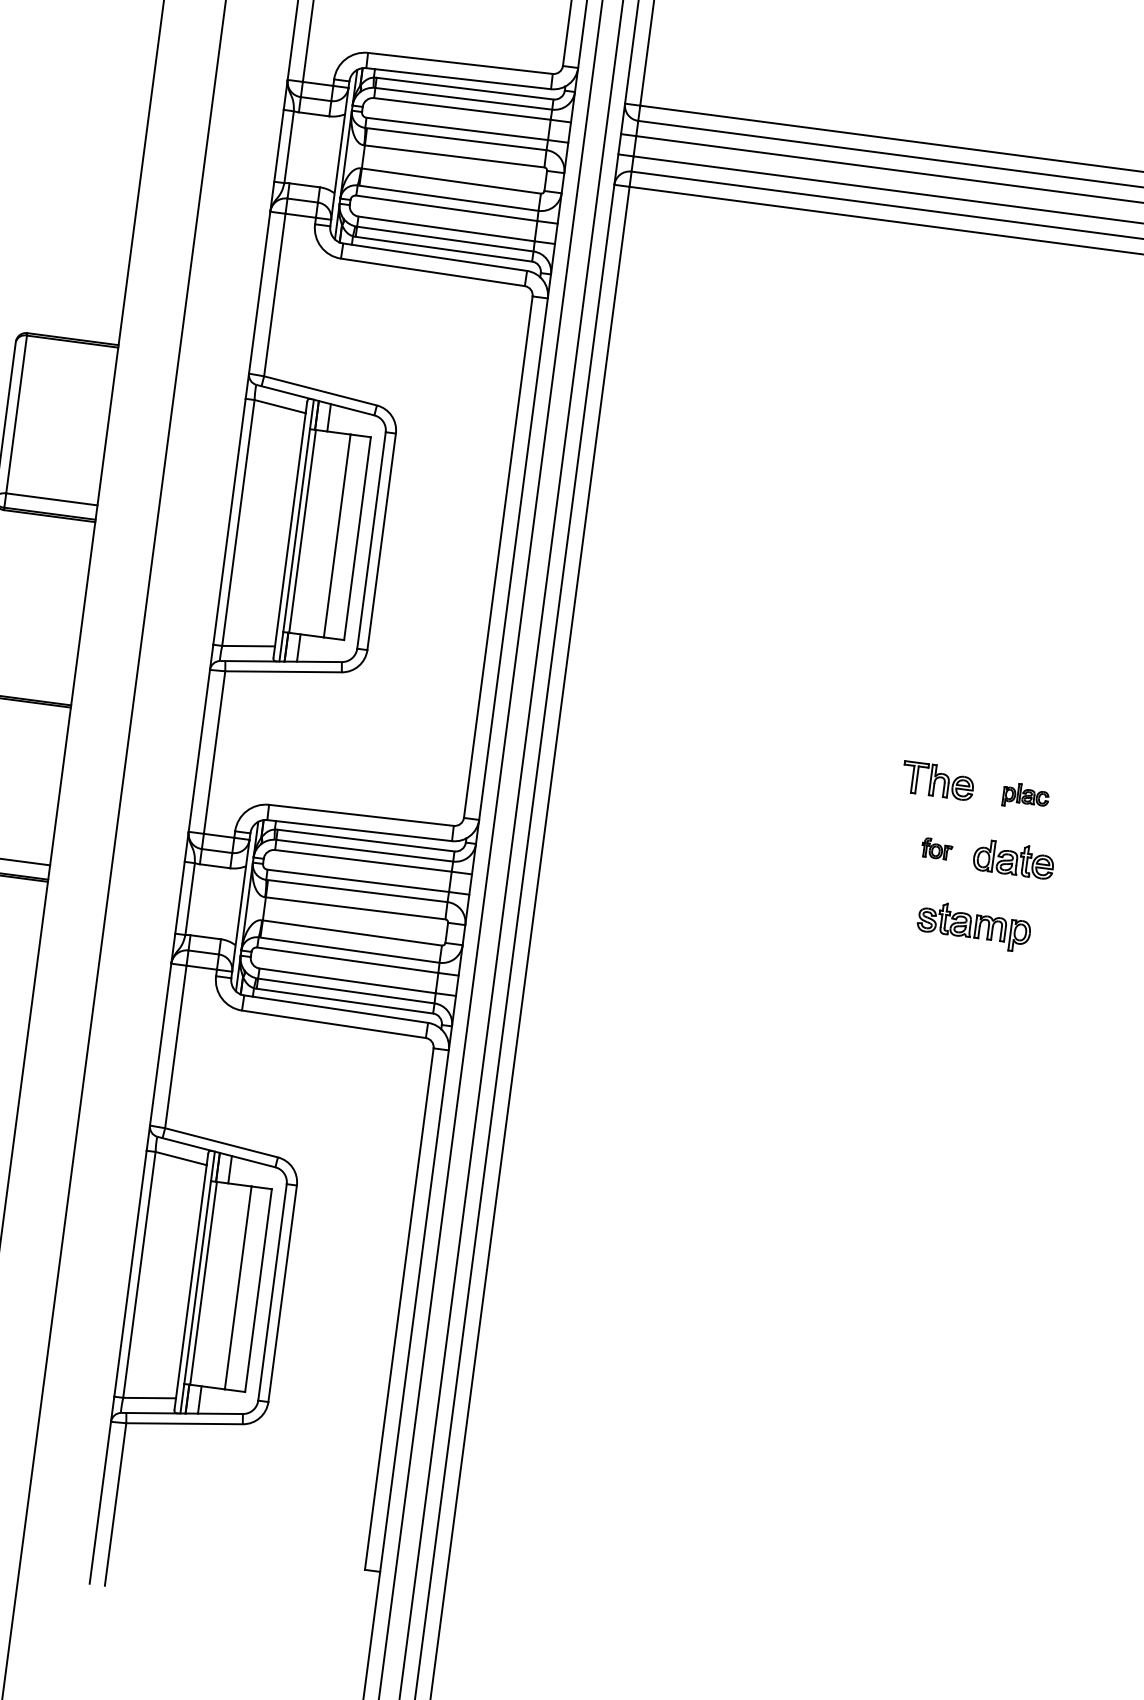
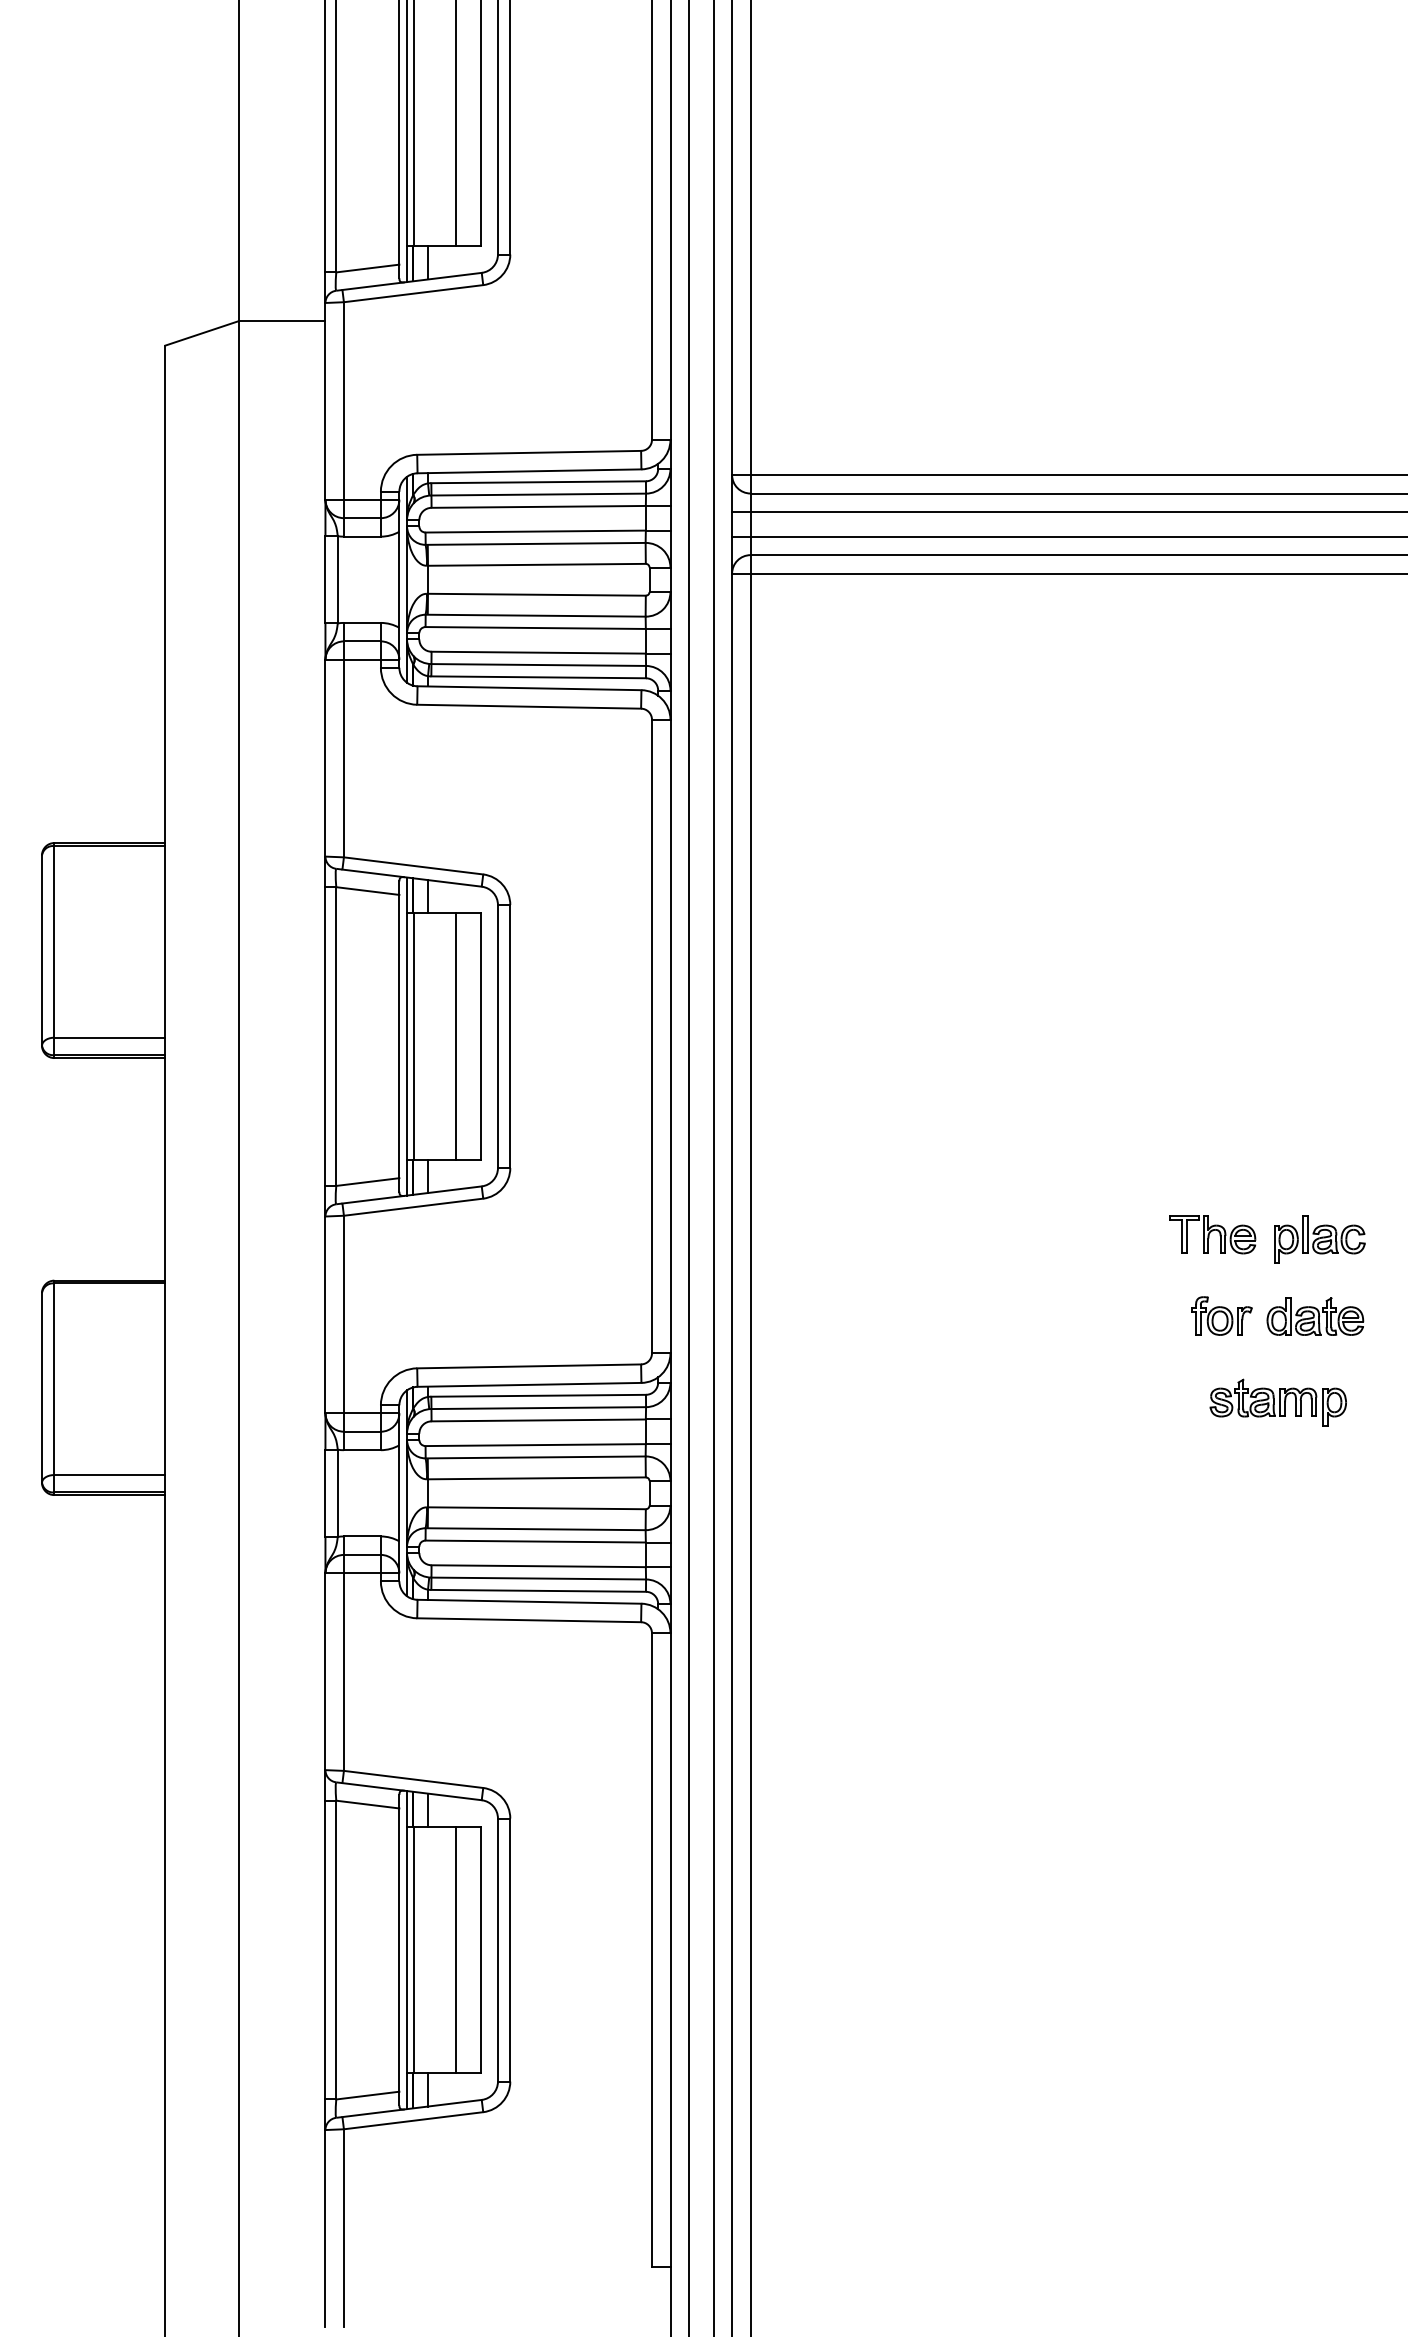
part: (1025, 796) -> (1319, 1239), size x1.67
part: (936, 848) -> (1221, 1315), size x1.67

